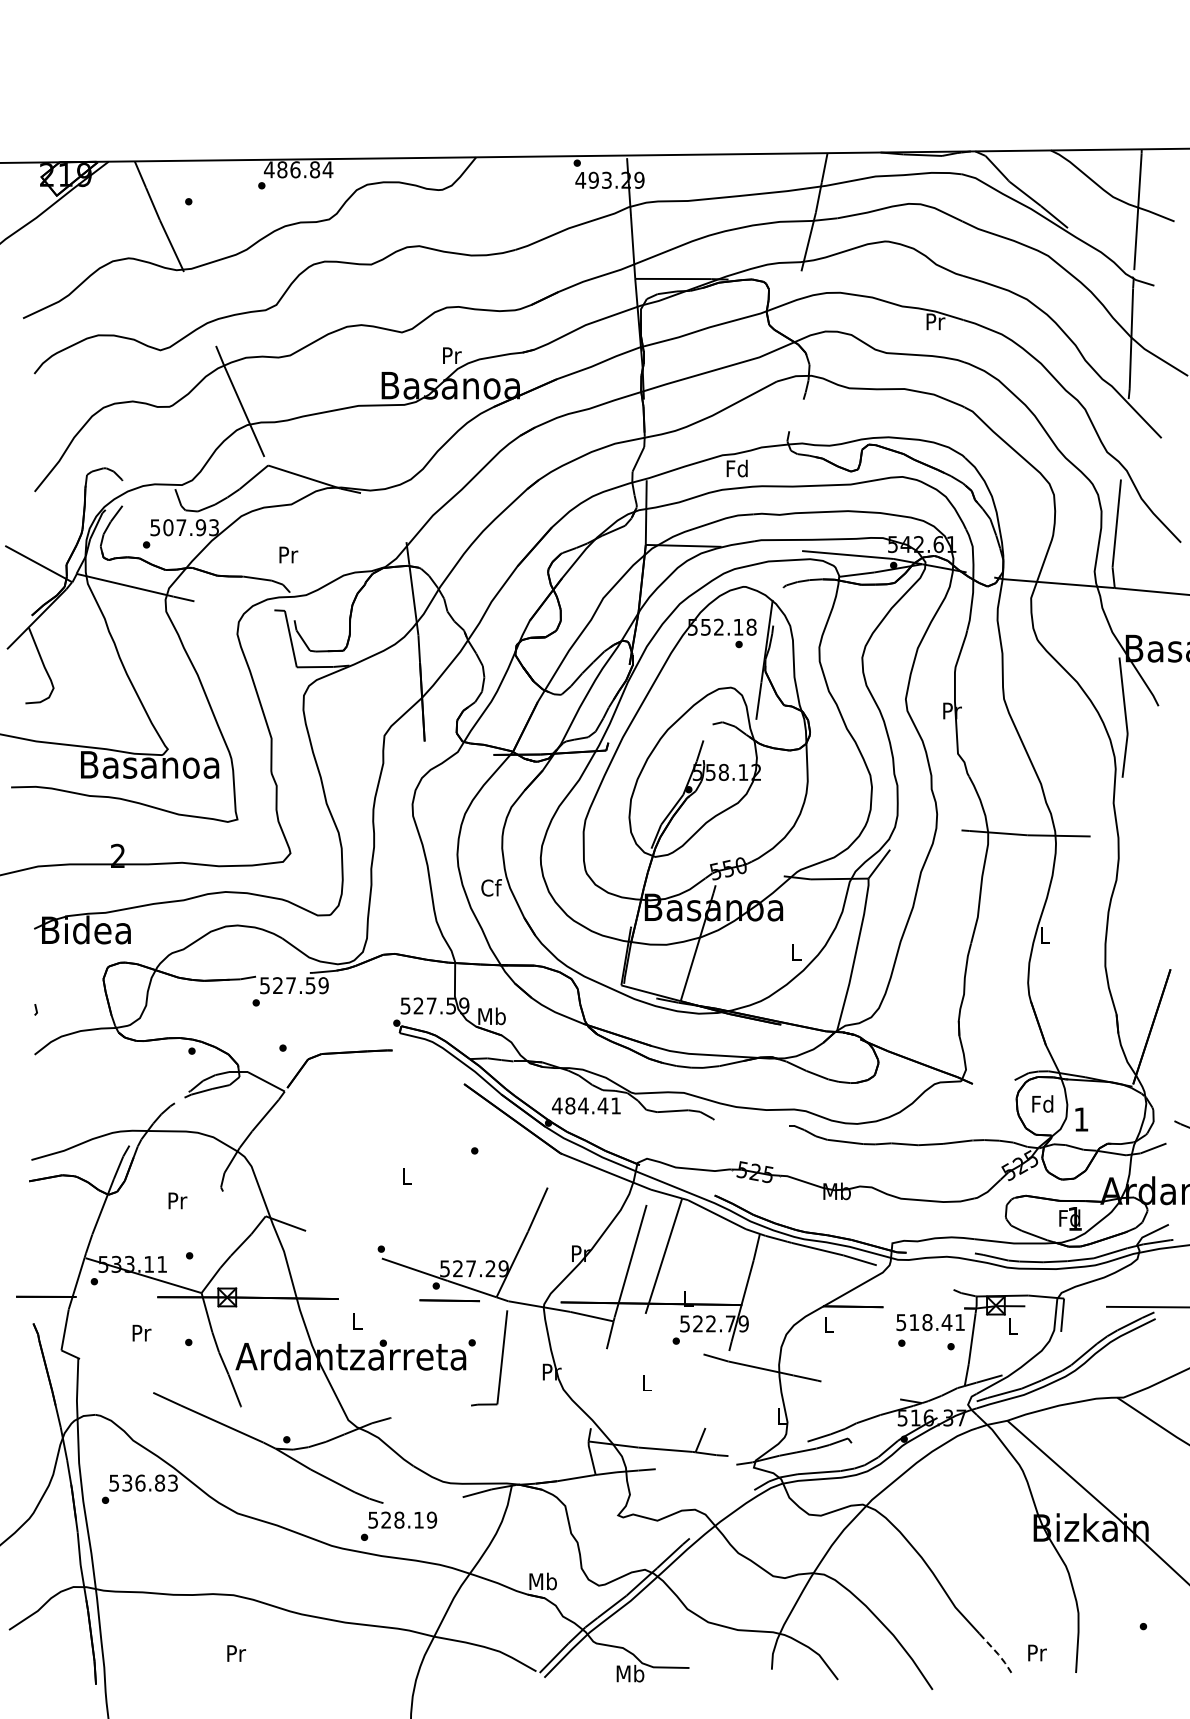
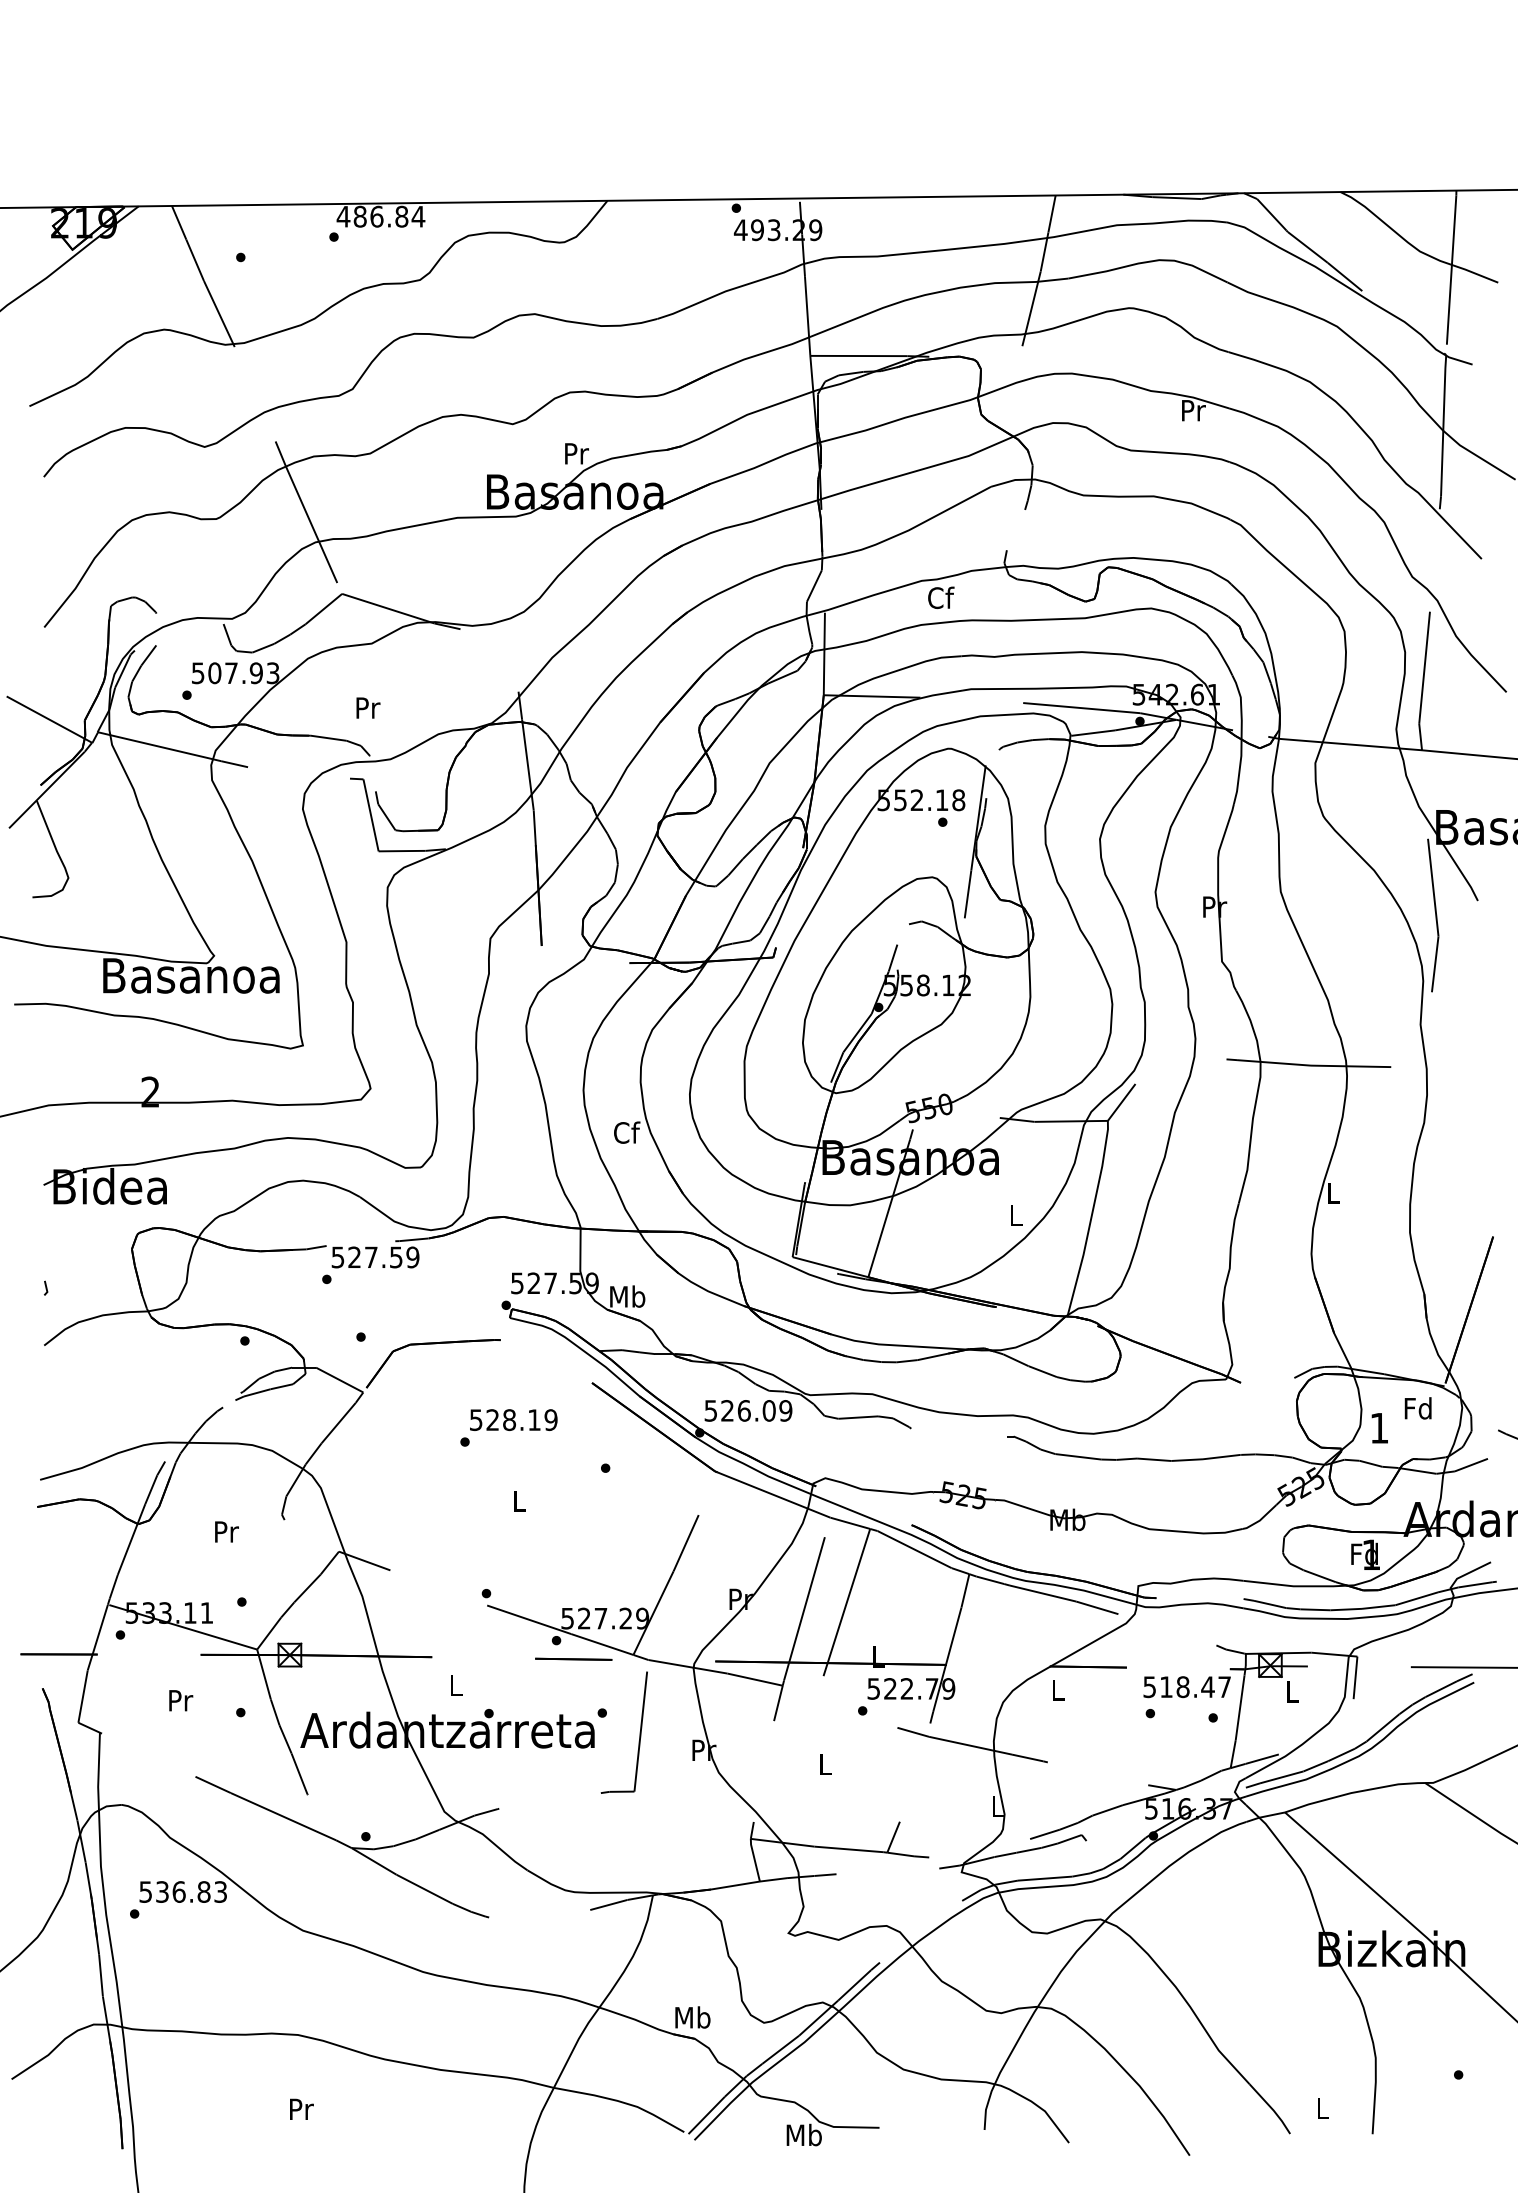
text: (737, 468) -> (940, 597), Fd -> Cf
text: (1042, 1103) -> (1417, 1407), moved
text: (586, 1105) -> (748, 1410), 484.41 -> 526.09
text: (959, 1322) -> (1223, 1687), 518.41 -> 518.47
text: (399, 1525) -> (509, 1426), moved
text: (1037, 1652) -> (1323, 2108), Pr -> L
line: (997, 1653) -> (1272, 2109), dashed -> solid

